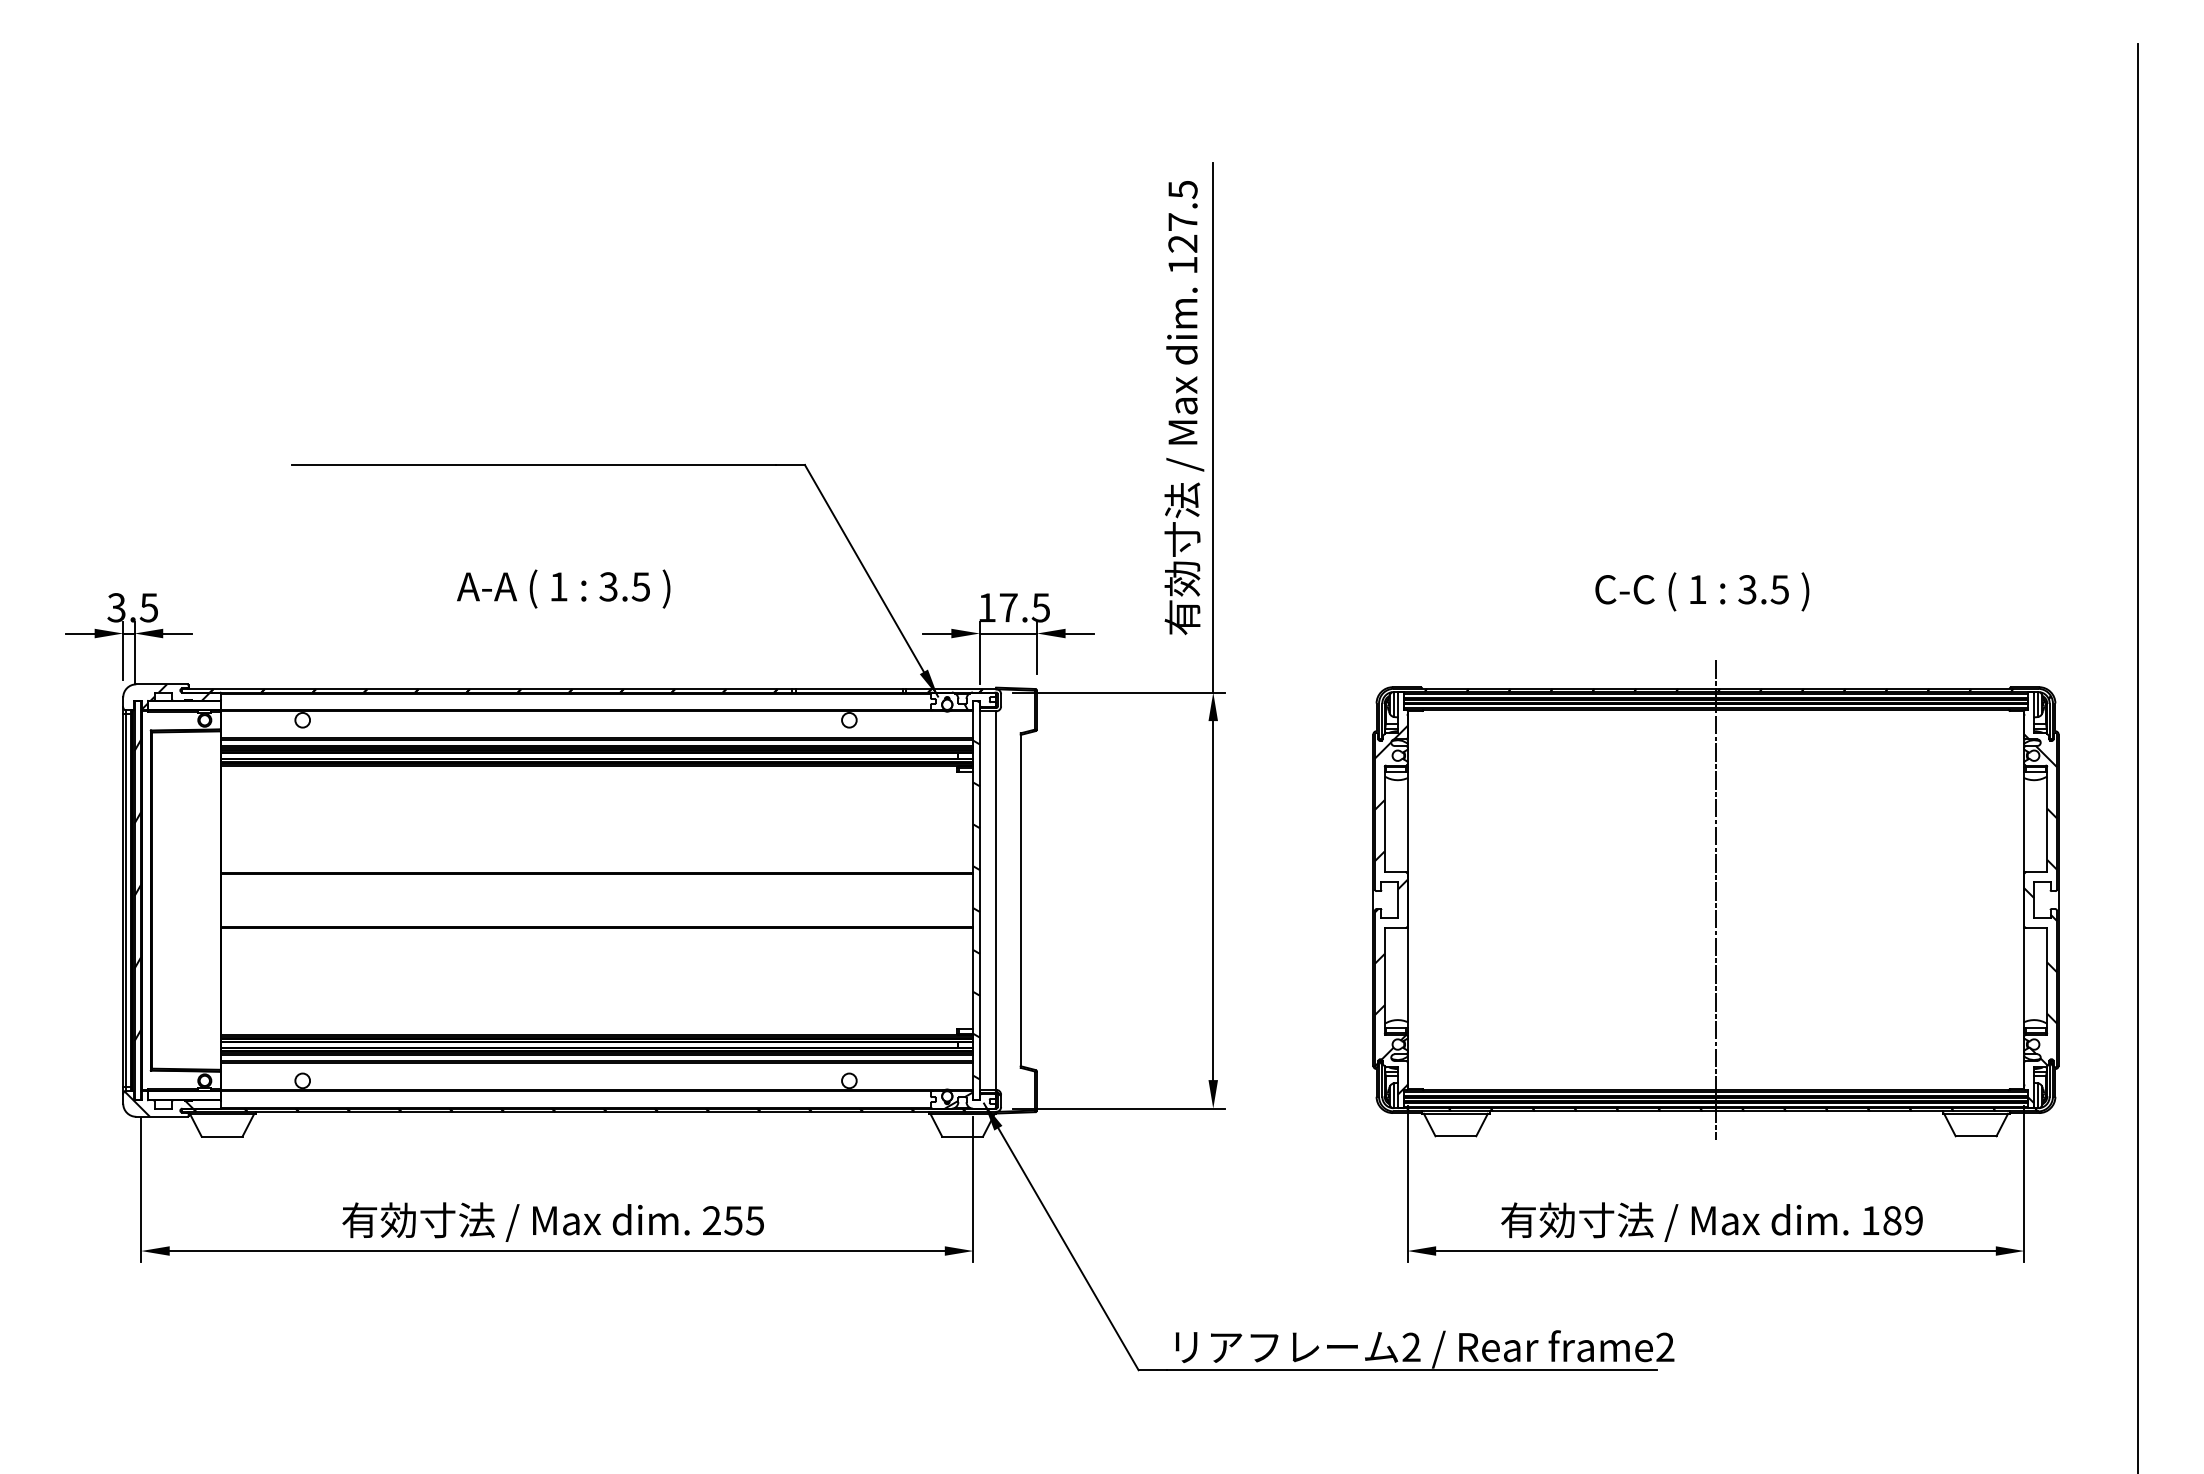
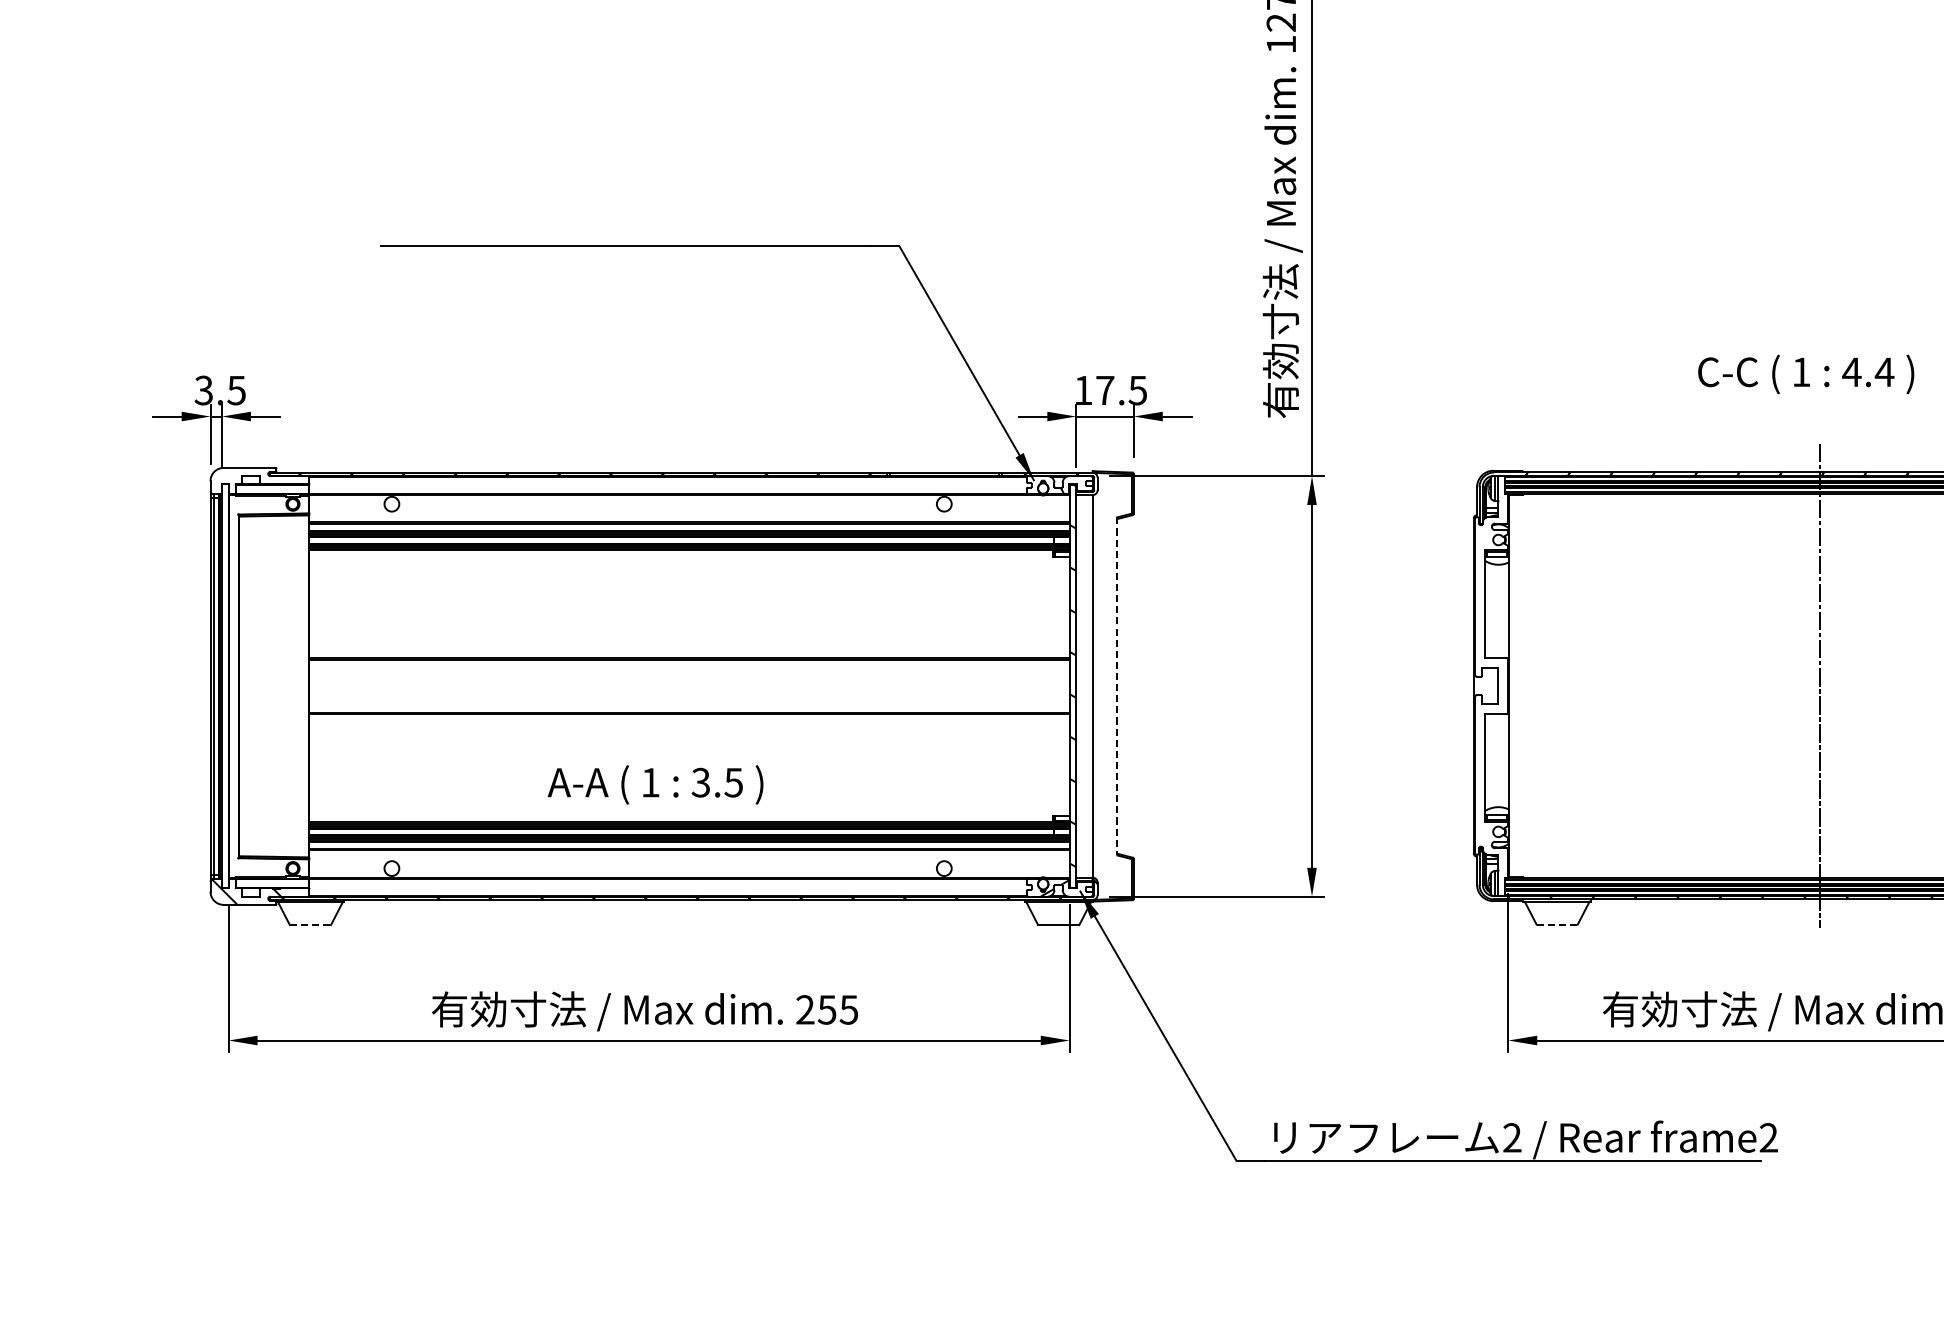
text: (563, 588) -> (655, 784), moved
text: (1763, 589) -> (1868, 372), 3.5 -> 4.4
hatch: (175, 696) -> (263, 480), removed
hatch: (137, 890) -> (224, 676), removed
line: (1020, 901) -> (1117, 687), solid -> dashed
hatch: (1390, 909) -> (1491, 695), removed
line: (222, 1136) -> (310, 924), solid -> dashed
line: (1456, 1136) -> (1557, 924), solid -> dashed

